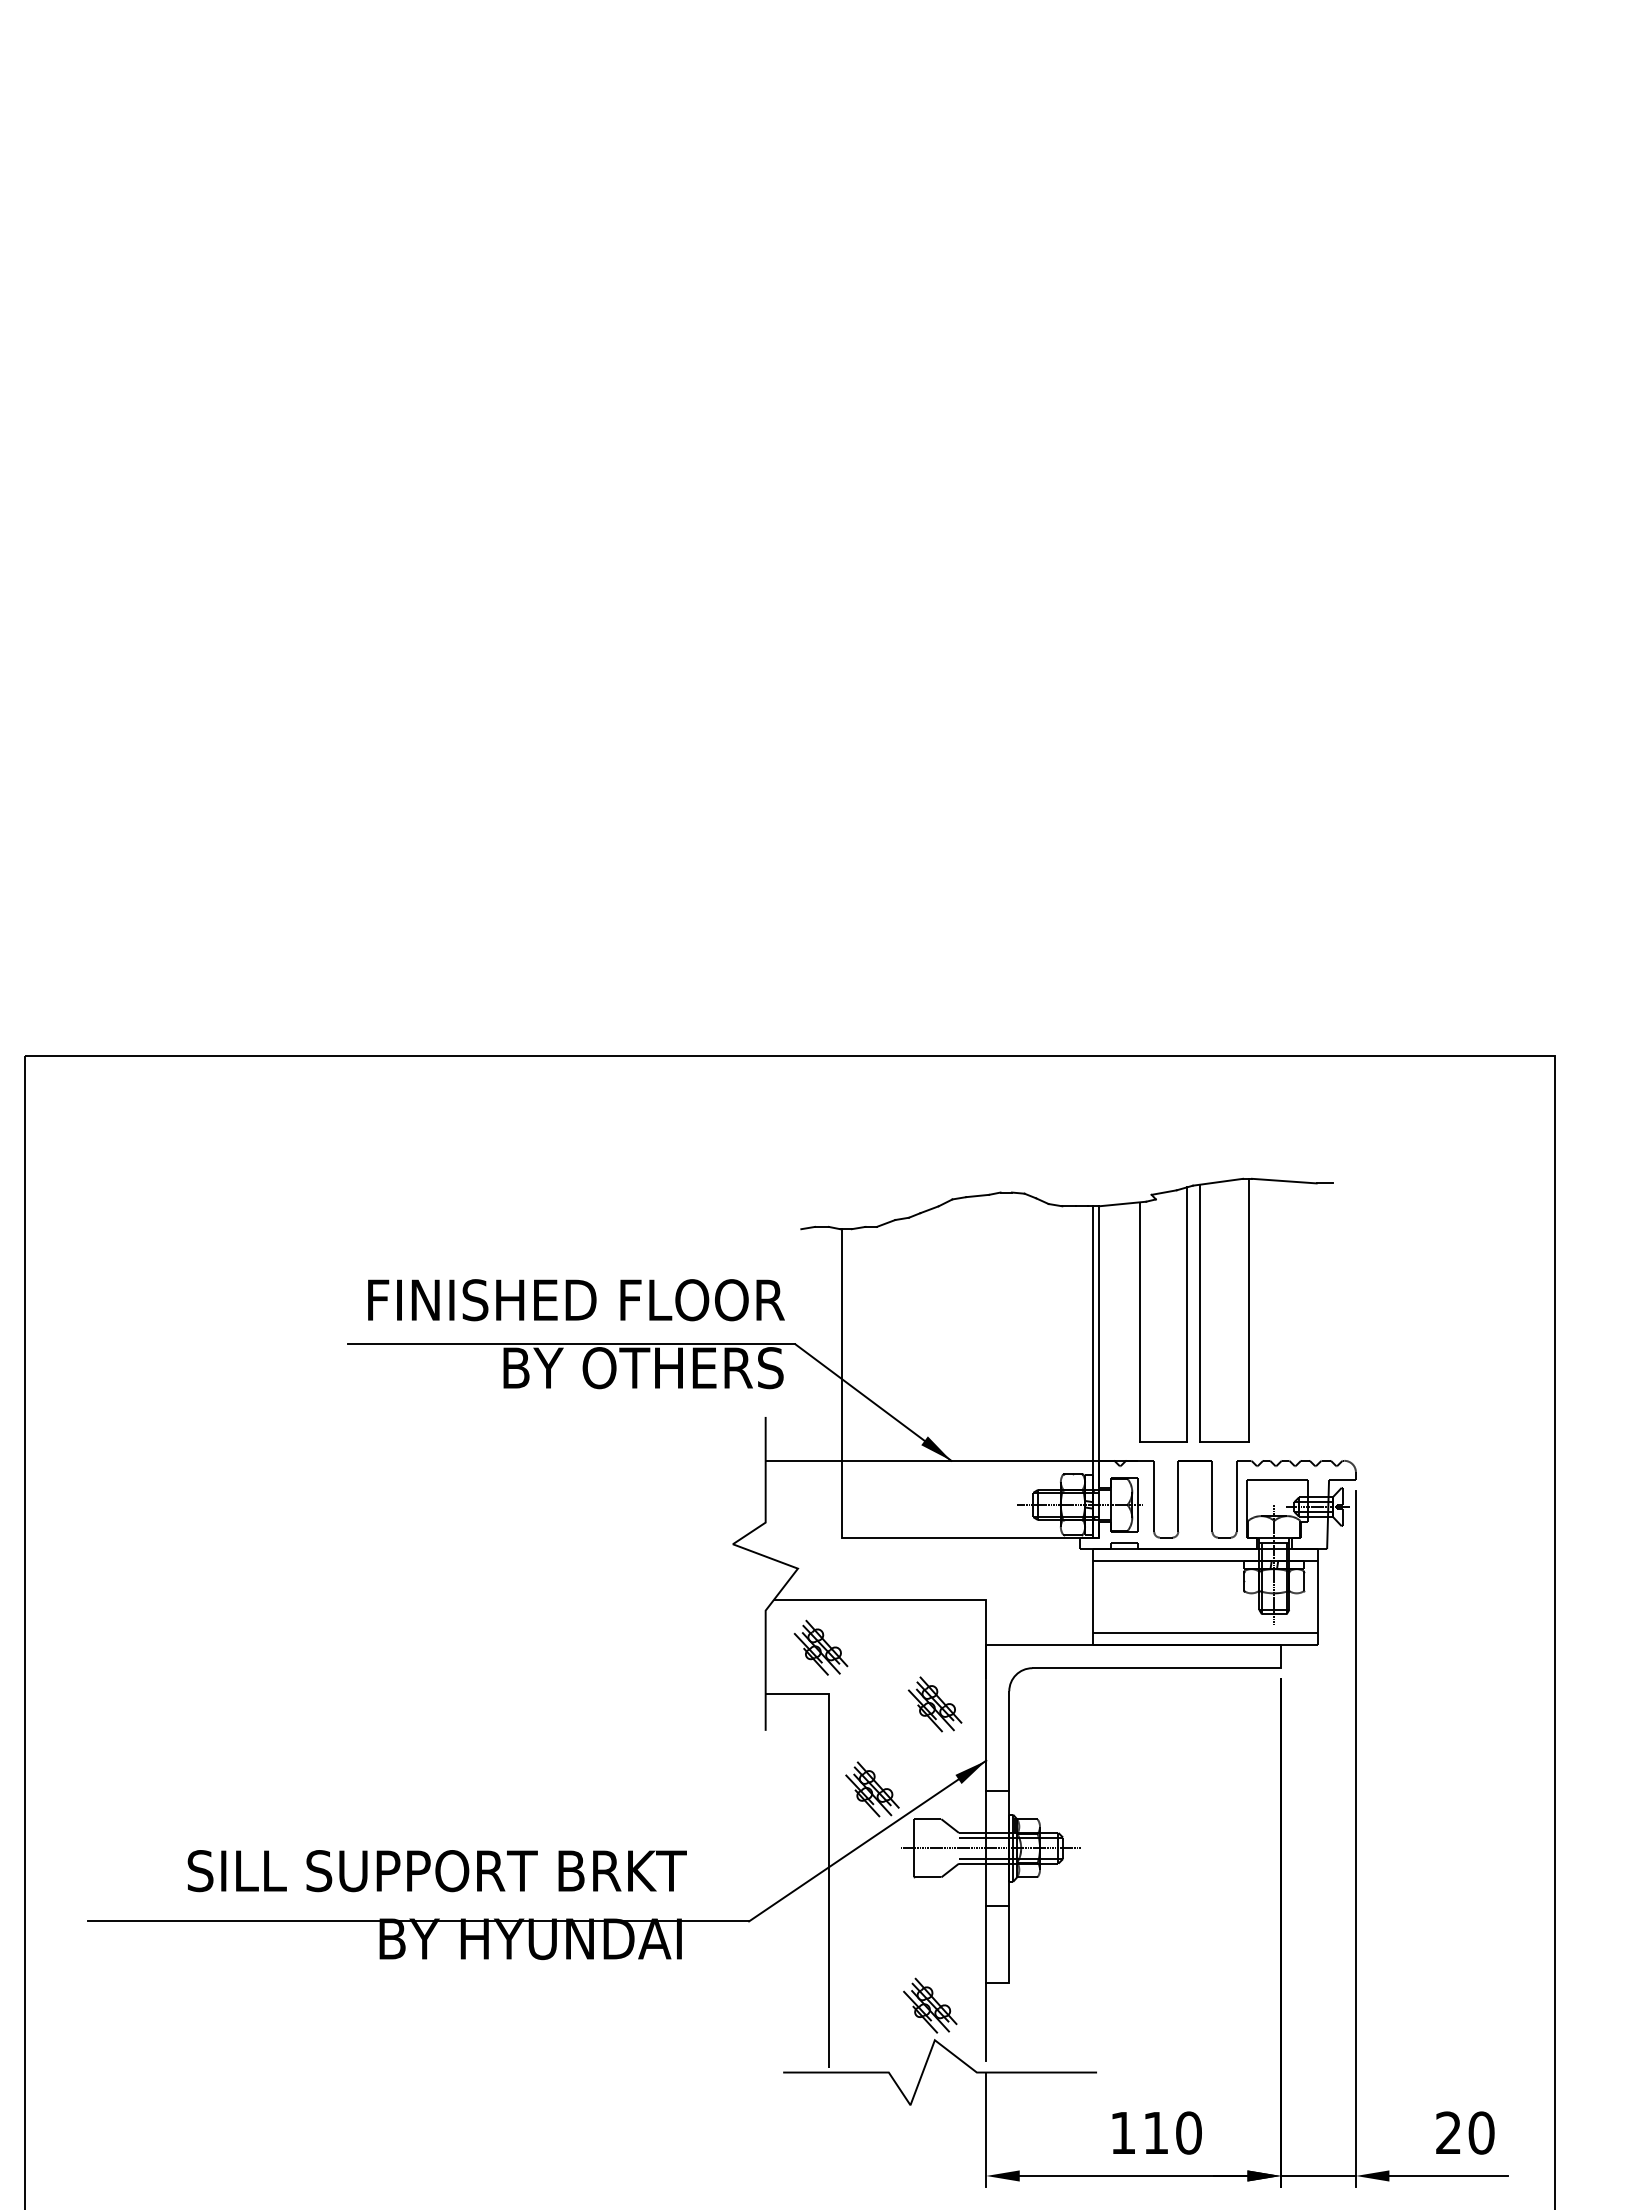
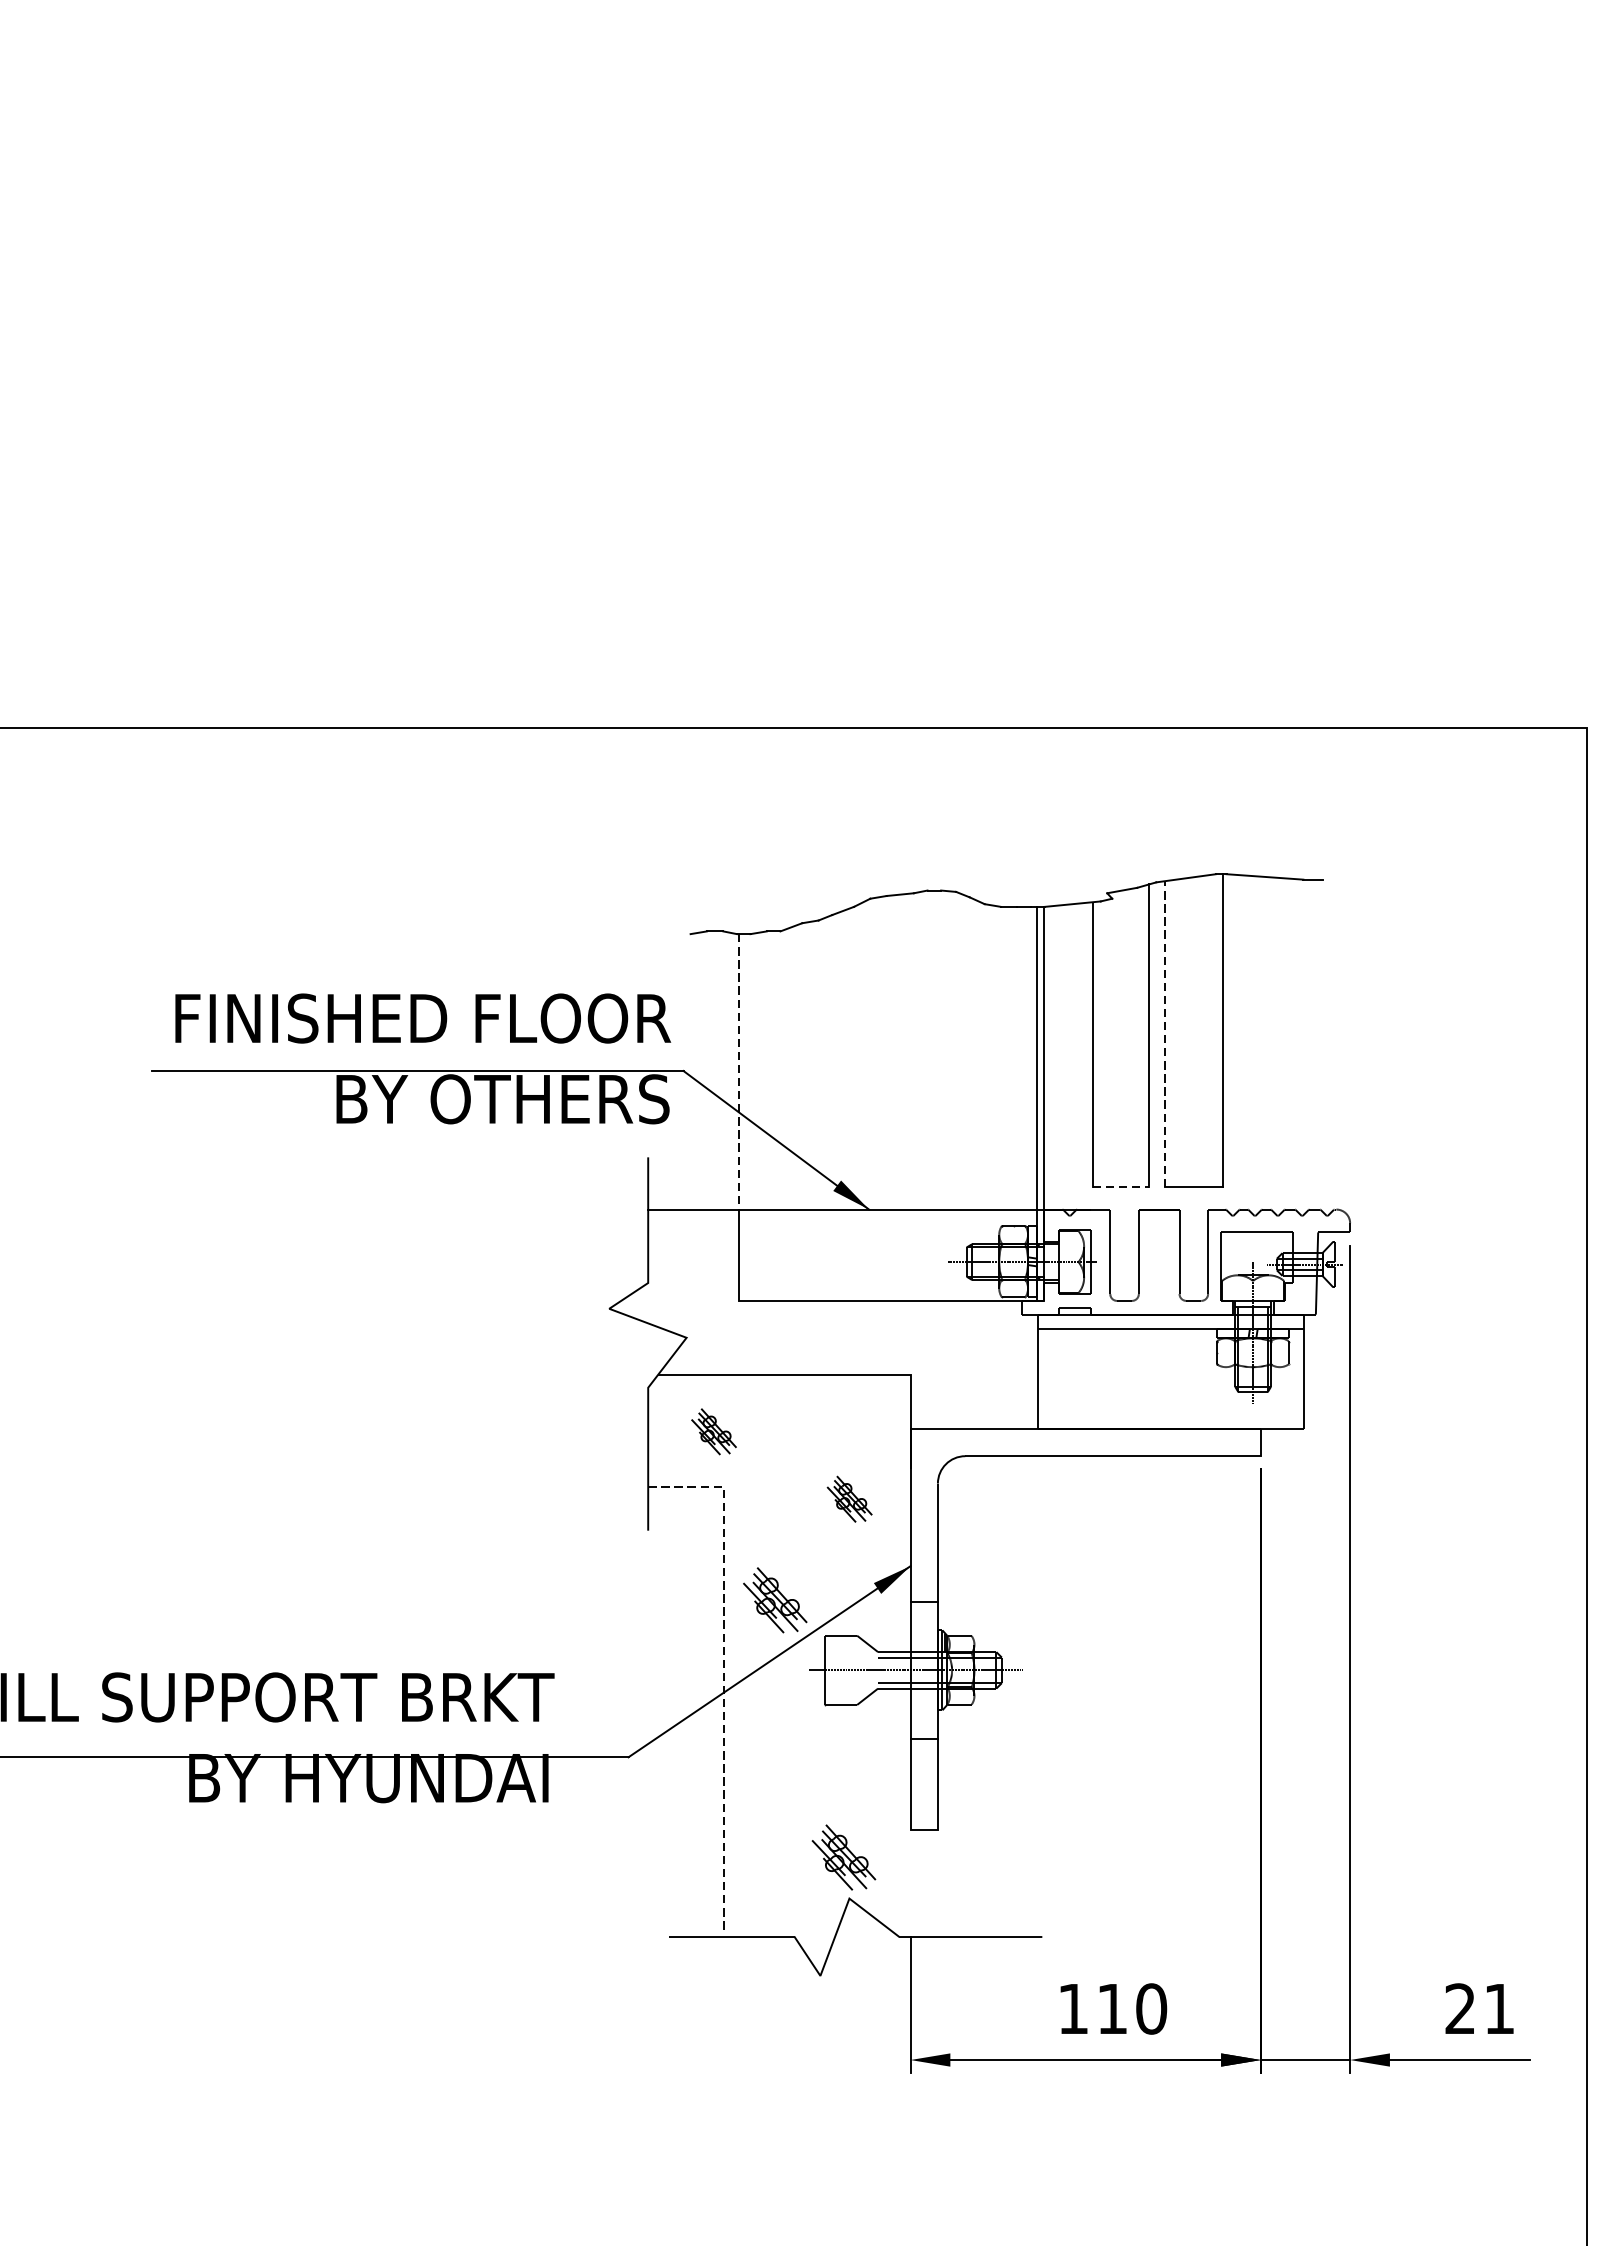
line: (1199, 1313) -> (1164, 1034), solid -> dashed
line: (842, 1345) -> (739, 1072), solid -> dashed
line: (1163, 1442) -> (1121, 1187), solid -> dashed
line: (1205, 1632) -> (1171, 1413), removed
part: (820, 1647) -> (713, 1431), size x0.7
part: (934, 1704) -> (848, 1499), size x0.7
line: (829, 1848) -> (724, 1670), solid -> dashed
line: (986, 2021) -> (910, 1876), removed
text: (1481, 2132) -> (1499, 2008), 20 -> 21

